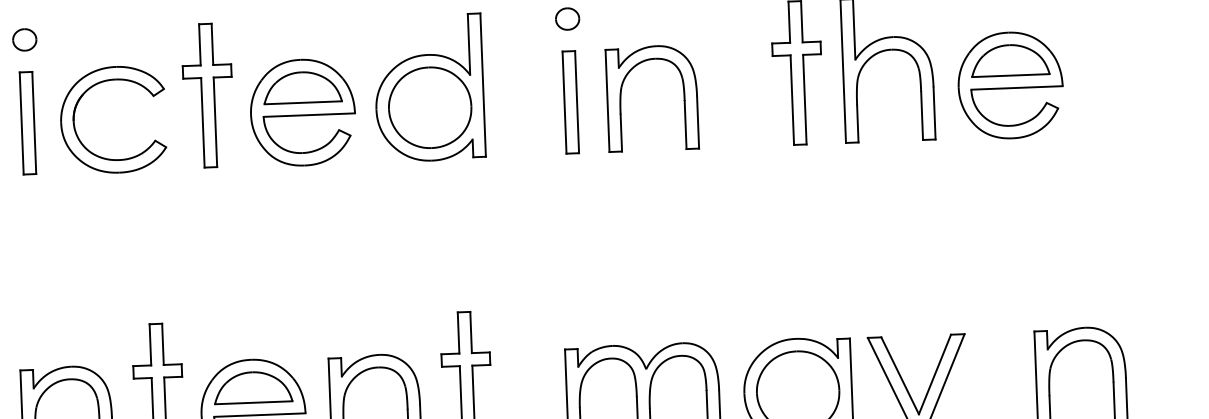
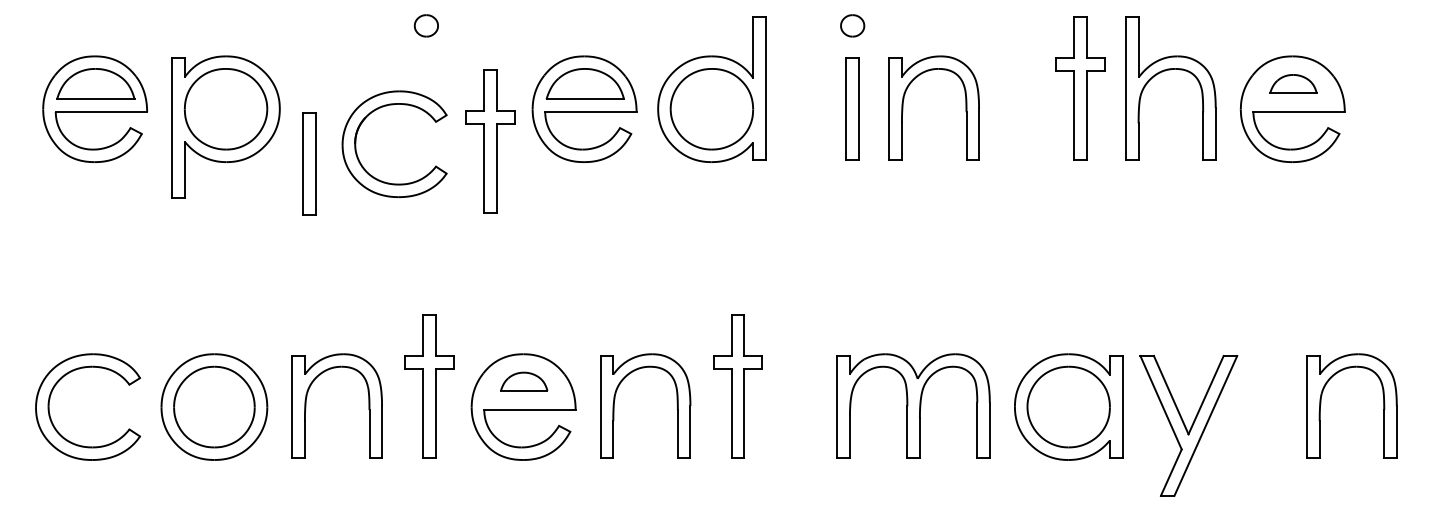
part: (23, 39) -> (425, 25), moved
part: (1010, 59) -> (1293, 83), size x0.6
part: (90, 89) -> (373, 112), moved
part: (208, 95) -> (490, 141), moved
part: (28, 122) -> (309, 163), moved
part: (252, 387) -> (523, 381), size x0.6

